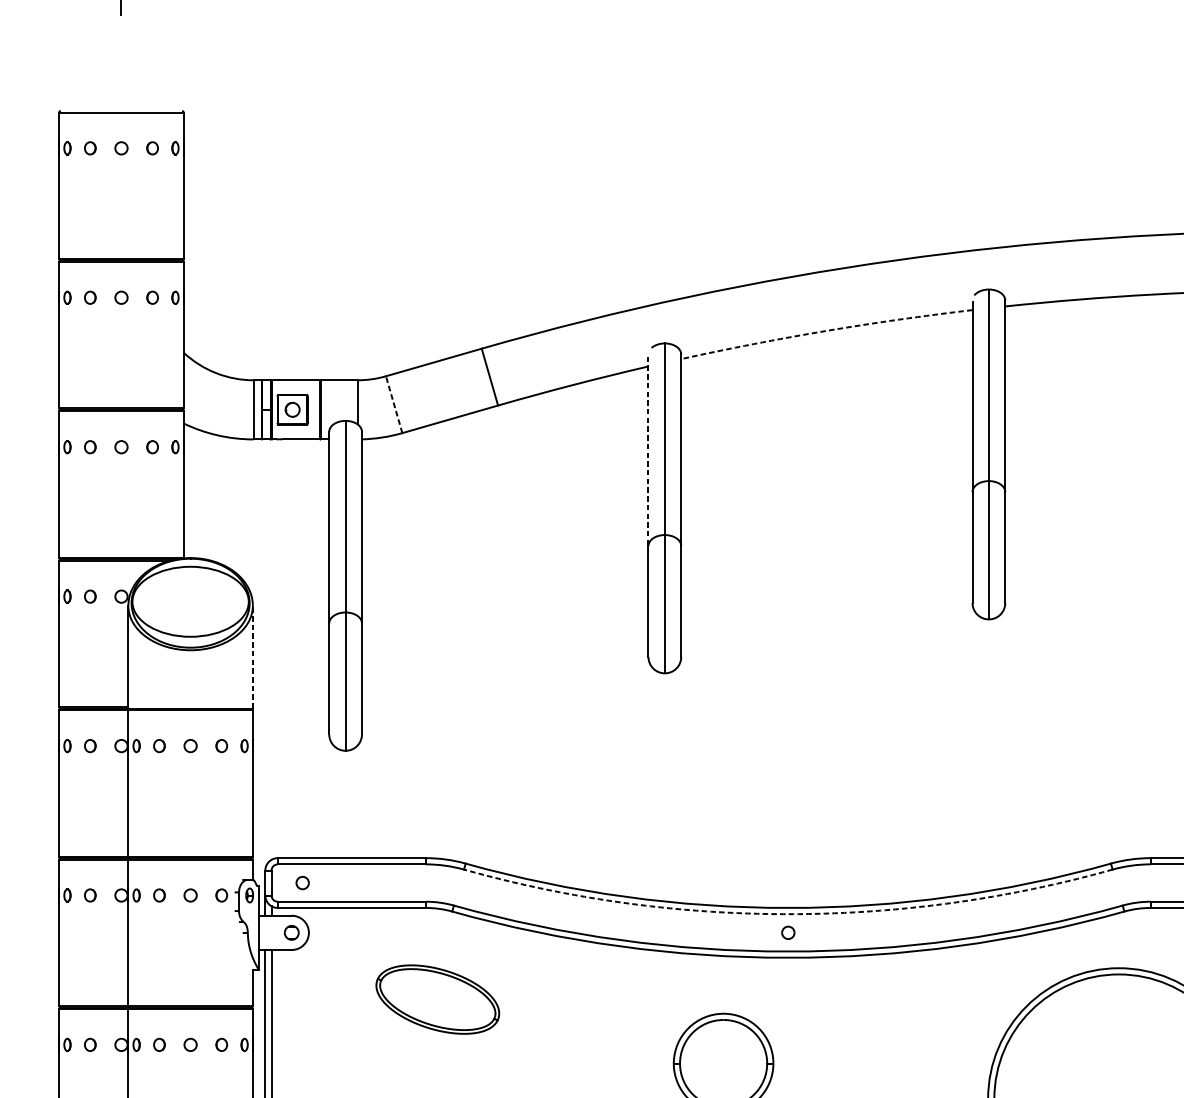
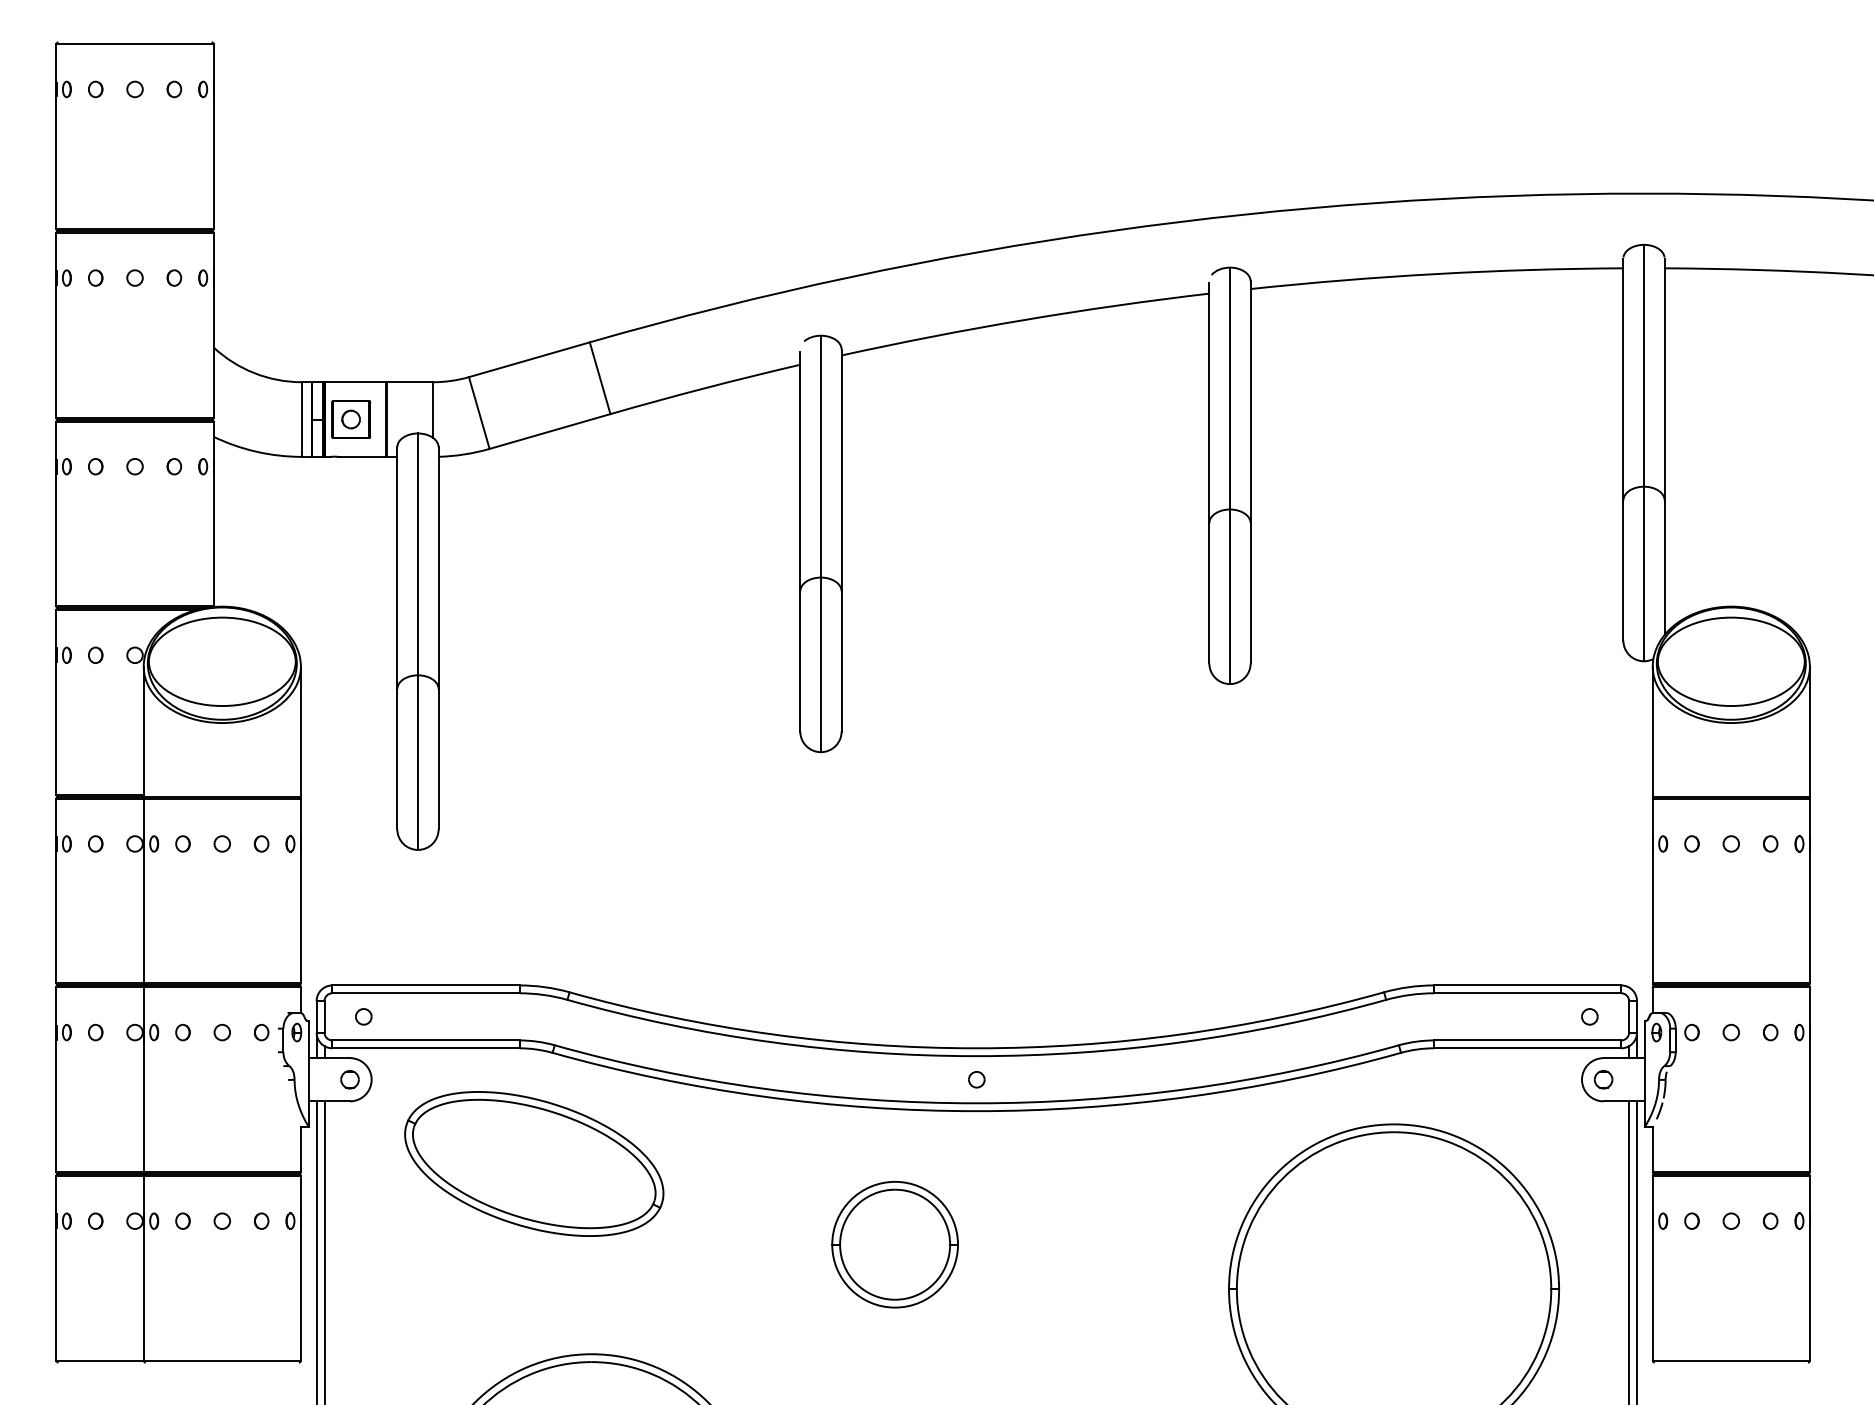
arc: (826, 330) -> (1024, 319), dashed -> solid
line: (394, 404) -> (479, 412), dashed -> solid
line: (648, 451) -> (800, 471), dashed -> solid
line: (252, 656) -> (300, 731), dashed -> solid
arc: (788, 914) -> (976, 1056), dashed -> solid
part: (437, 999) -> (534, 1163), size x1.67

